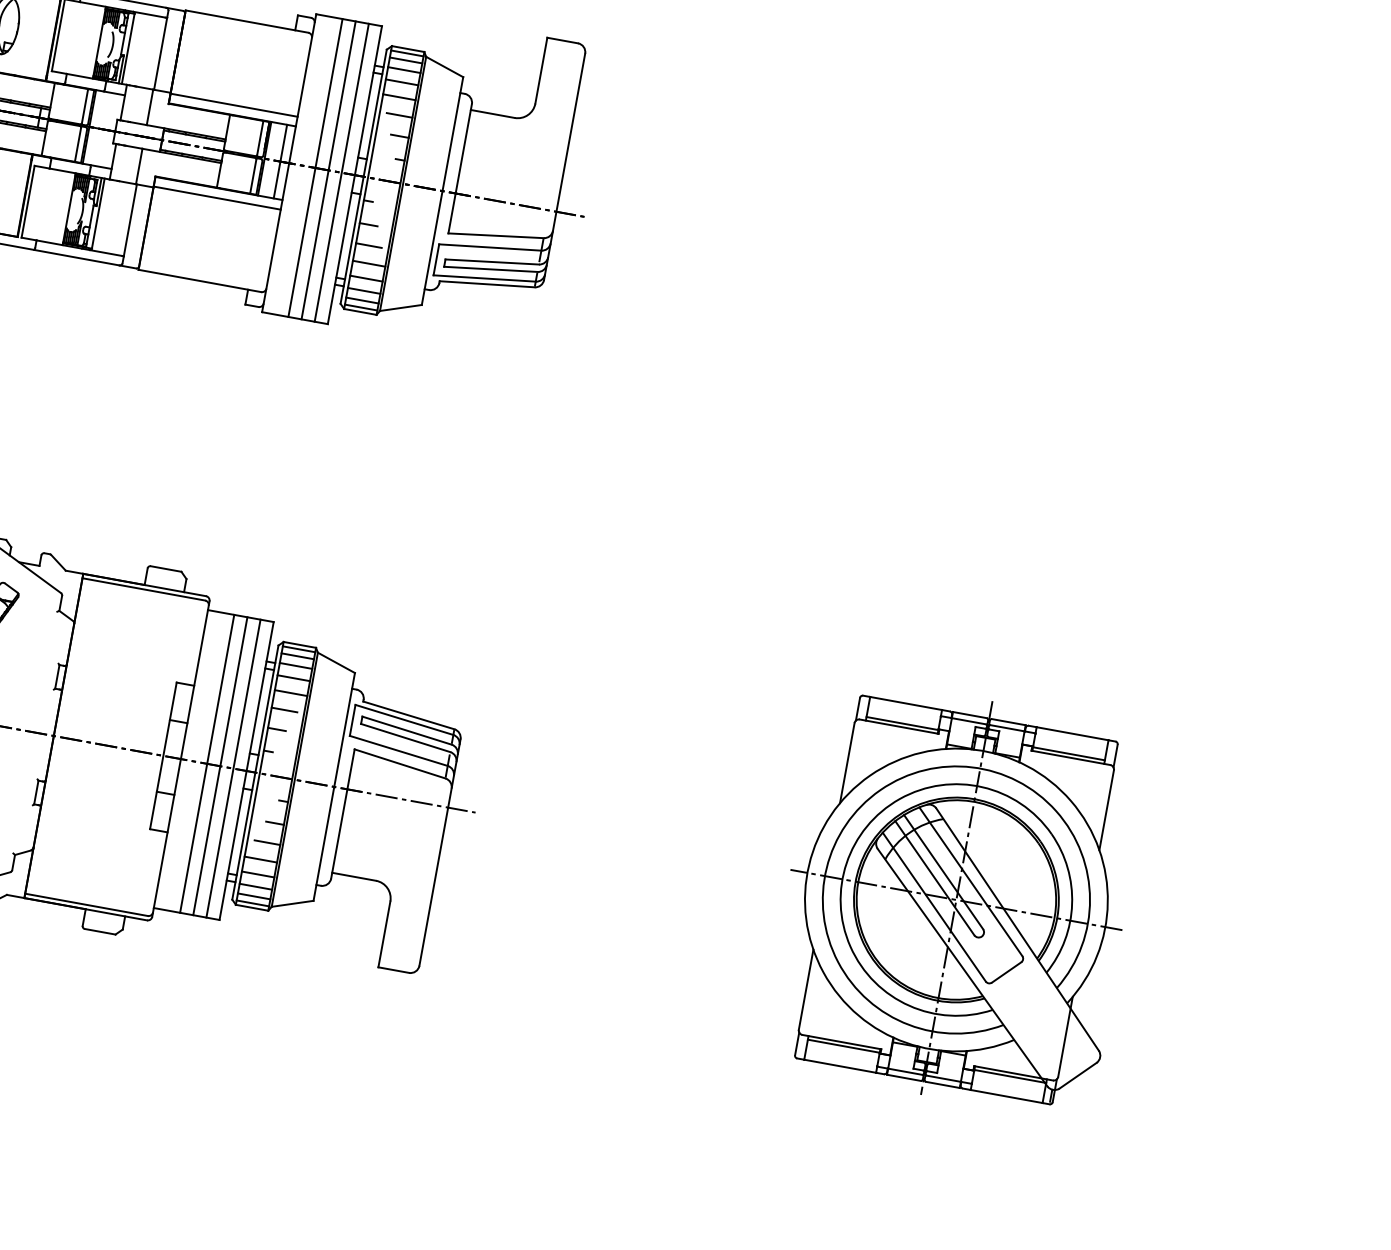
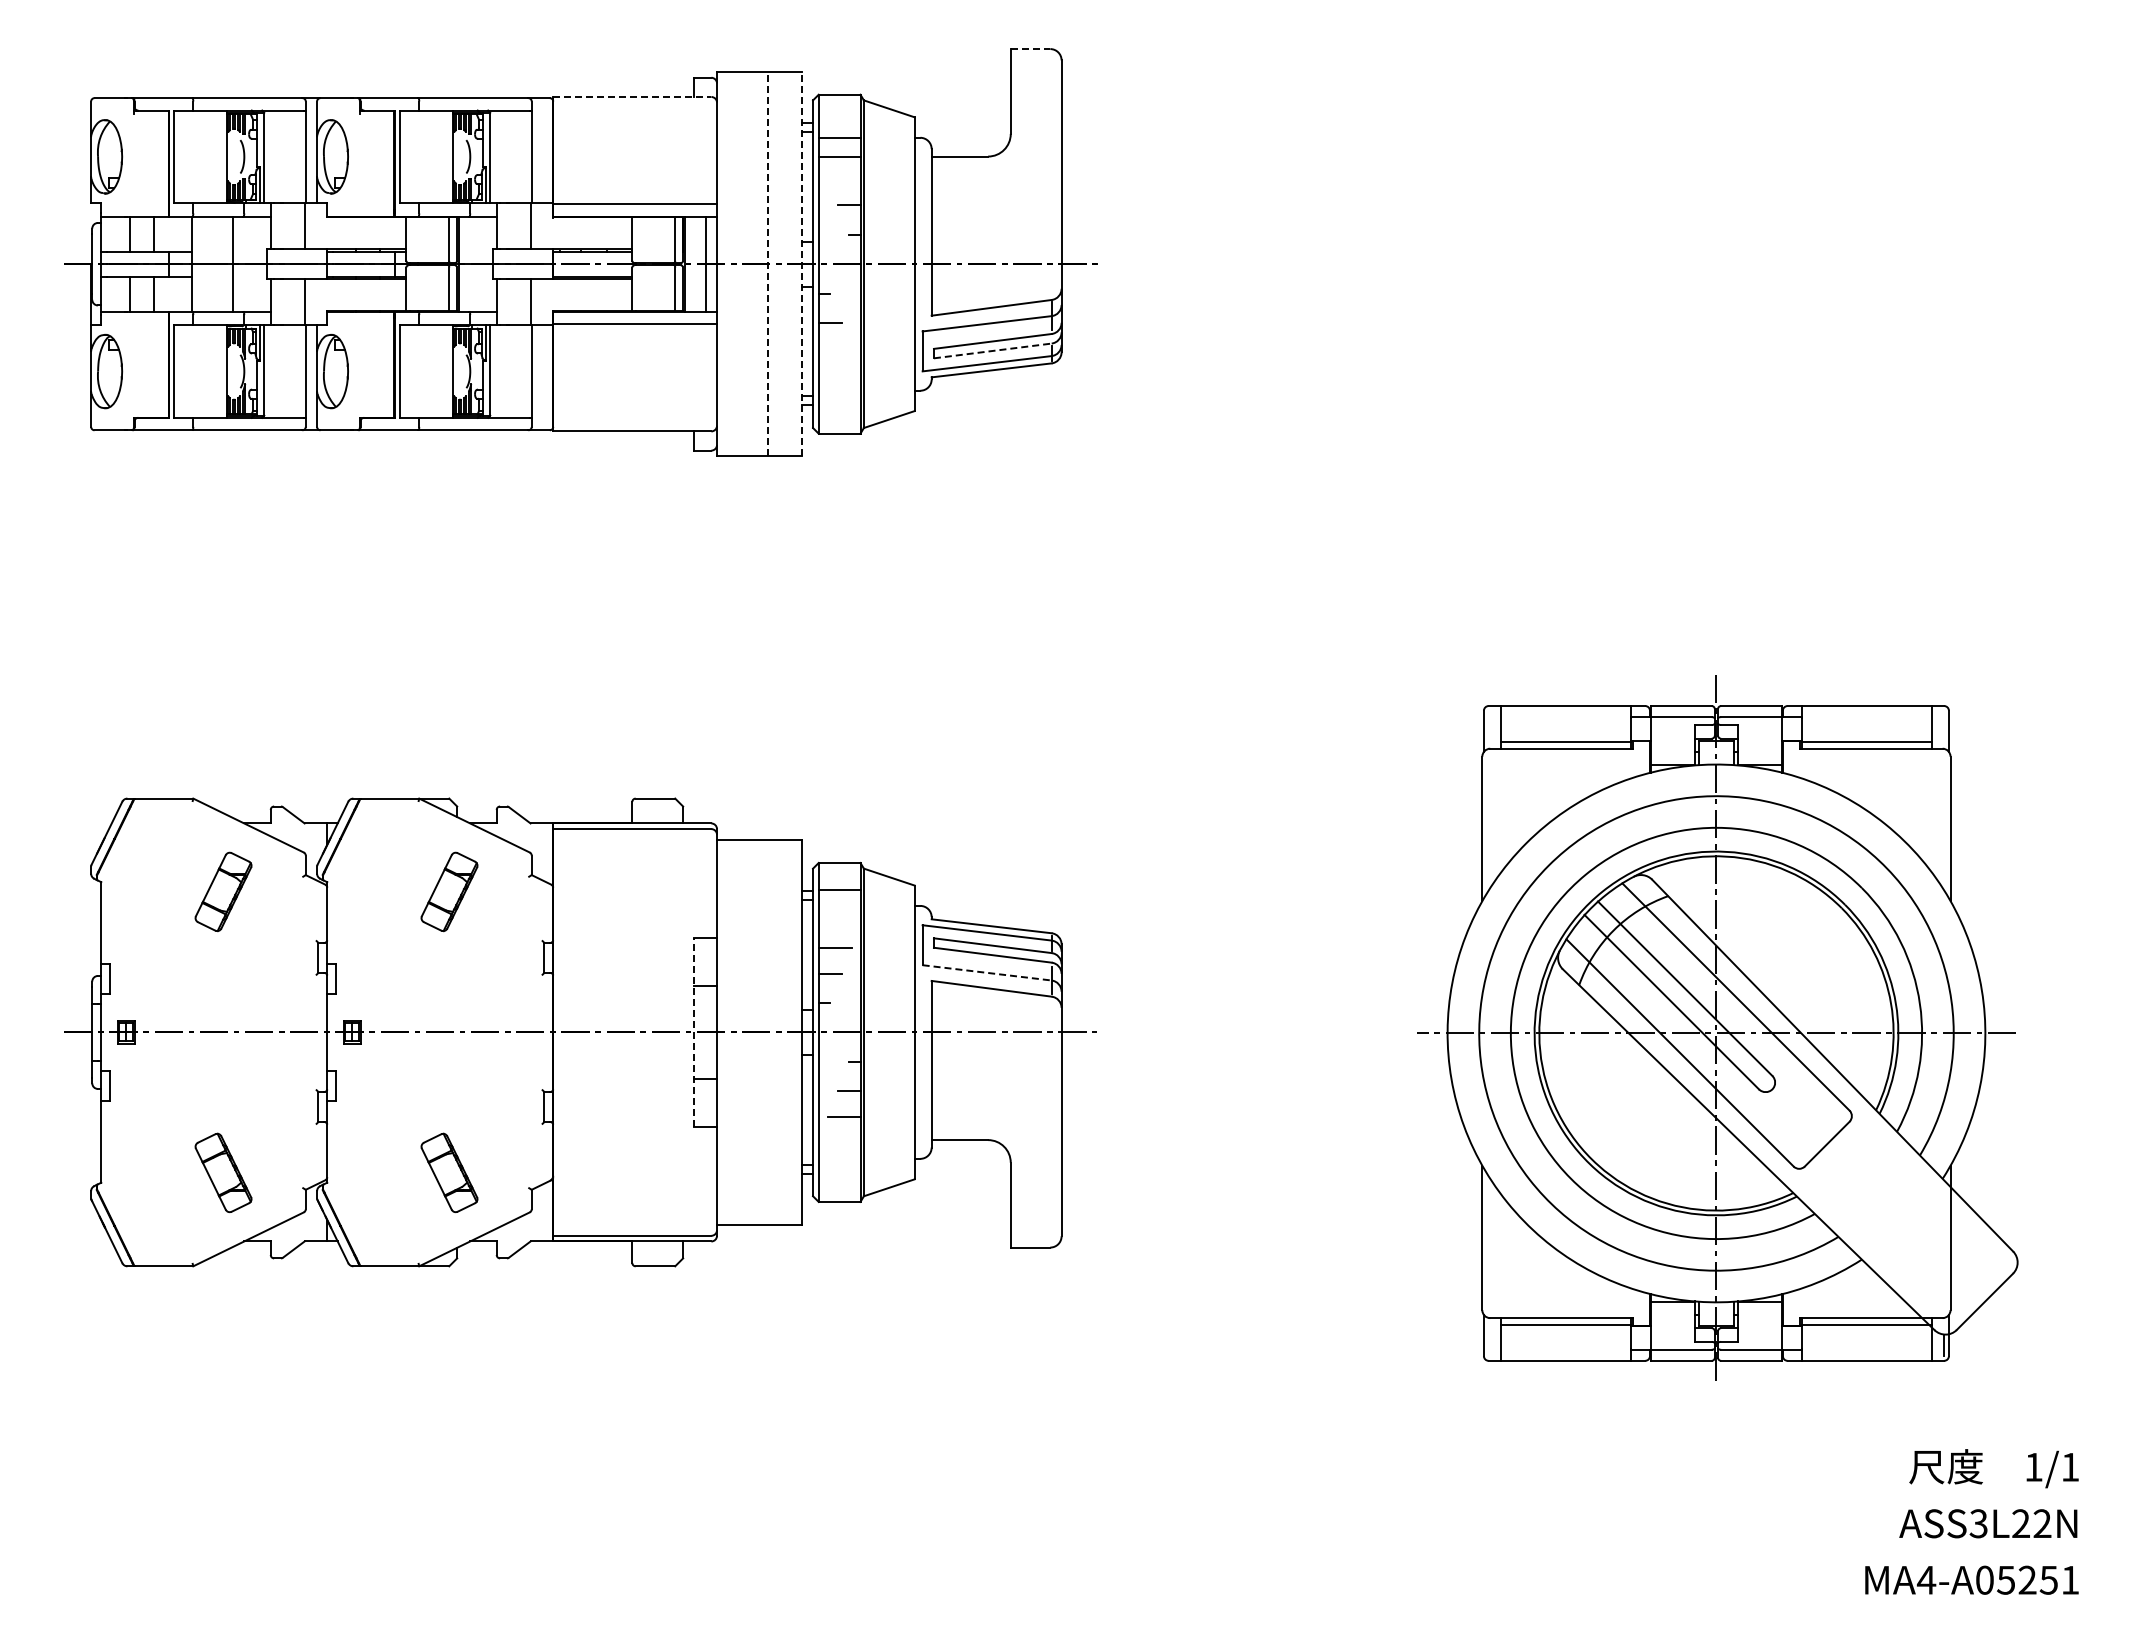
line: (247, 22) -> (632, 97), solid -> dashed
line: (562, 40) -> (1030, 49), solid -> dashed
line: (407, 53) -> (839, 100), removed
line: (405, 60) -> (839, 109), removed
line: (404, 69) -> (839, 121), removed
line: (399, 115) -> (843, 179), removed
line: (315, 168) -> (750, 264), removed
line: (328, 169) -> (767, 263), solid -> dashed
line: (341, 172) -> (784, 264), removed
line: (354, 174) -> (801, 263), solid -> dashed
line: (368, 245) -> (834, 348), removed
line: (369, 263) -> (839, 371), removed
line: (491, 269) -> (993, 350), solid -> dashed
line: (366, 278) -> (839, 390), removed
line: (364, 290) -> (839, 406), removed
line: (362, 300) -> (839, 418), removed
line: (361, 307) -> (839, 428), removed
line: (299, 649) -> (839, 868), removed
line: (297, 656) -> (839, 877), removed
line: (293, 677) -> (839, 905), removed
line: (290, 693) -> (839, 925), removed
line: (399, 750) -> (987, 972), solid -> dashed
line: (163, 755) -> (694, 1031), solid -> dashed
line: (206, 763) -> (750, 1032), removed
line: (220, 766) -> (767, 1032), removed
line: (233, 768) -> (784, 1032), removed
line: (260, 859) -> (839, 1139), removed
line: (258, 874) -> (839, 1158), removed
line: (255, 886) -> (839, 1174), removed
line: (254, 896) -> (839, 1187), removed
part: (957, 897) -> (1717, 1029), size x1.4
line: (252, 903) -> (839, 1196), removed

